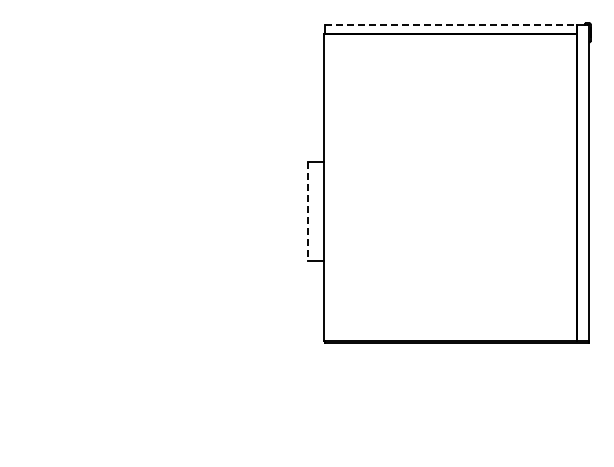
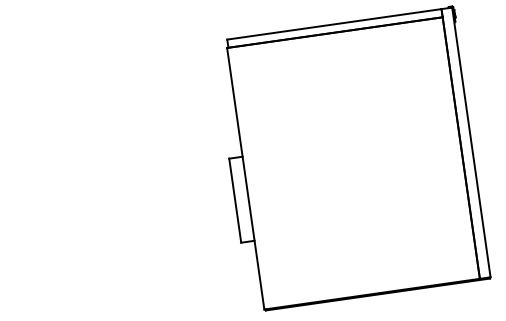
line: (451, 24) -> (334, 24), dashed -> solid
line: (308, 211) -> (235, 200), dashed -> solid

